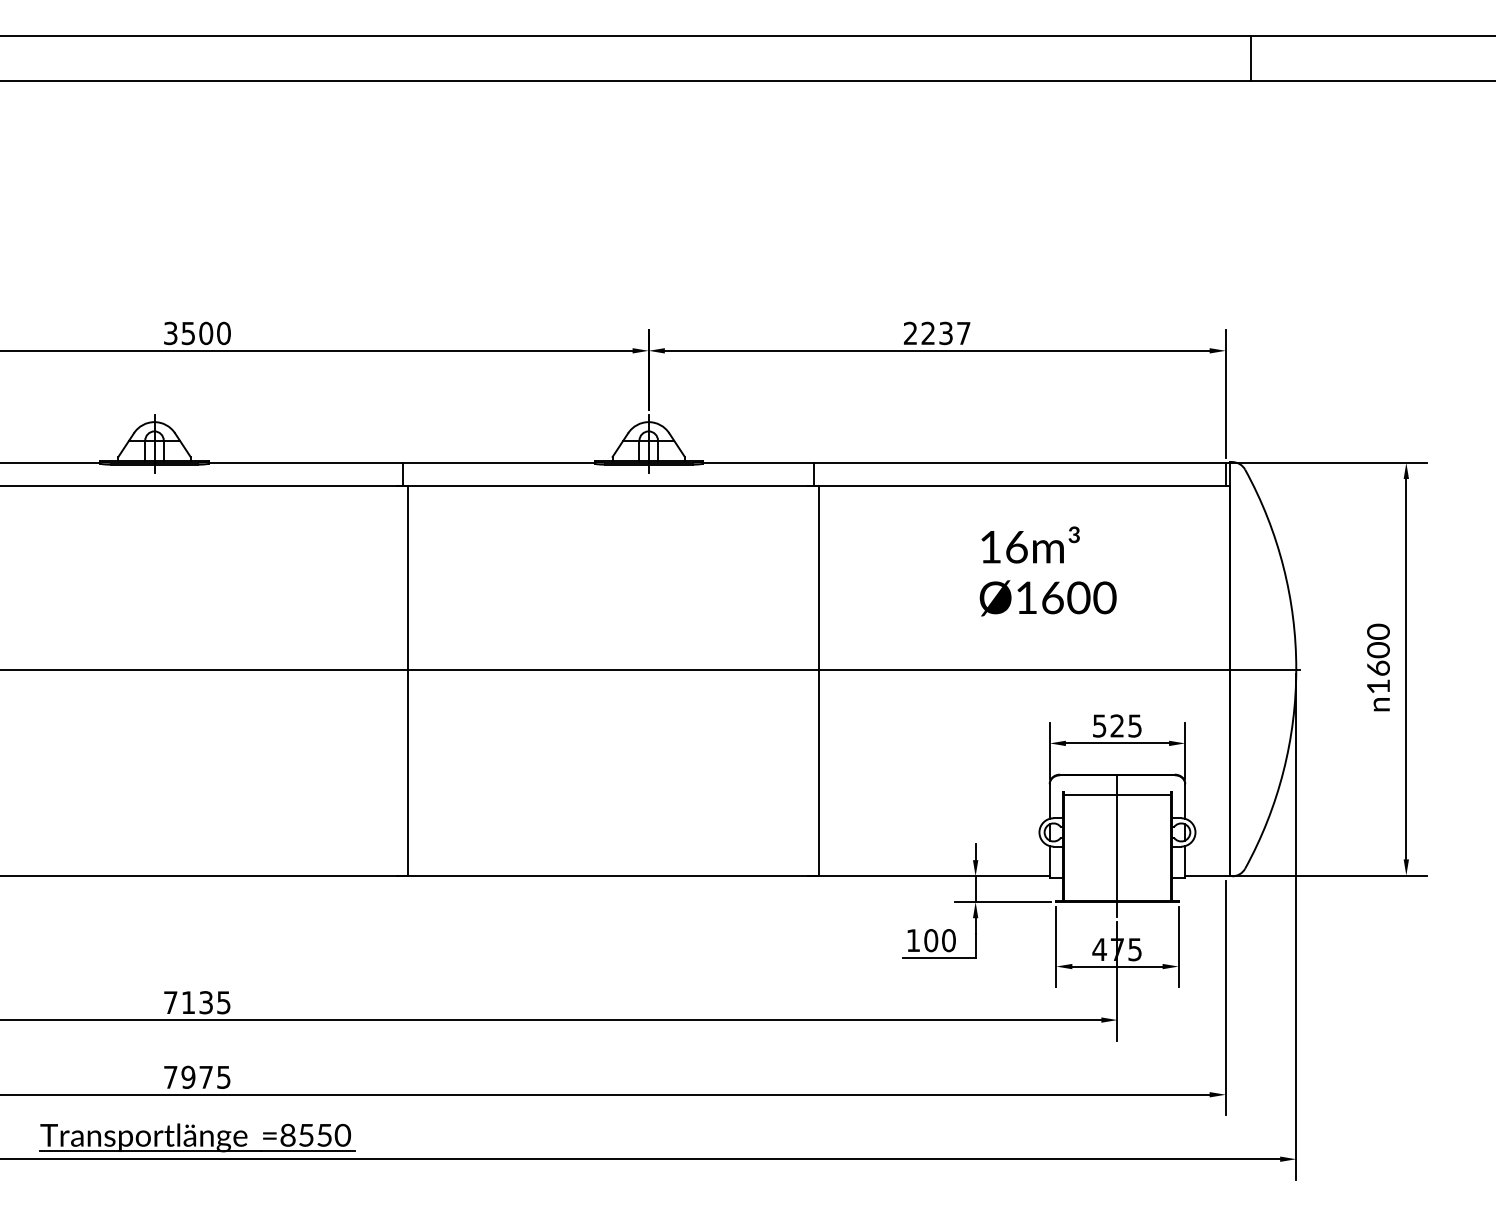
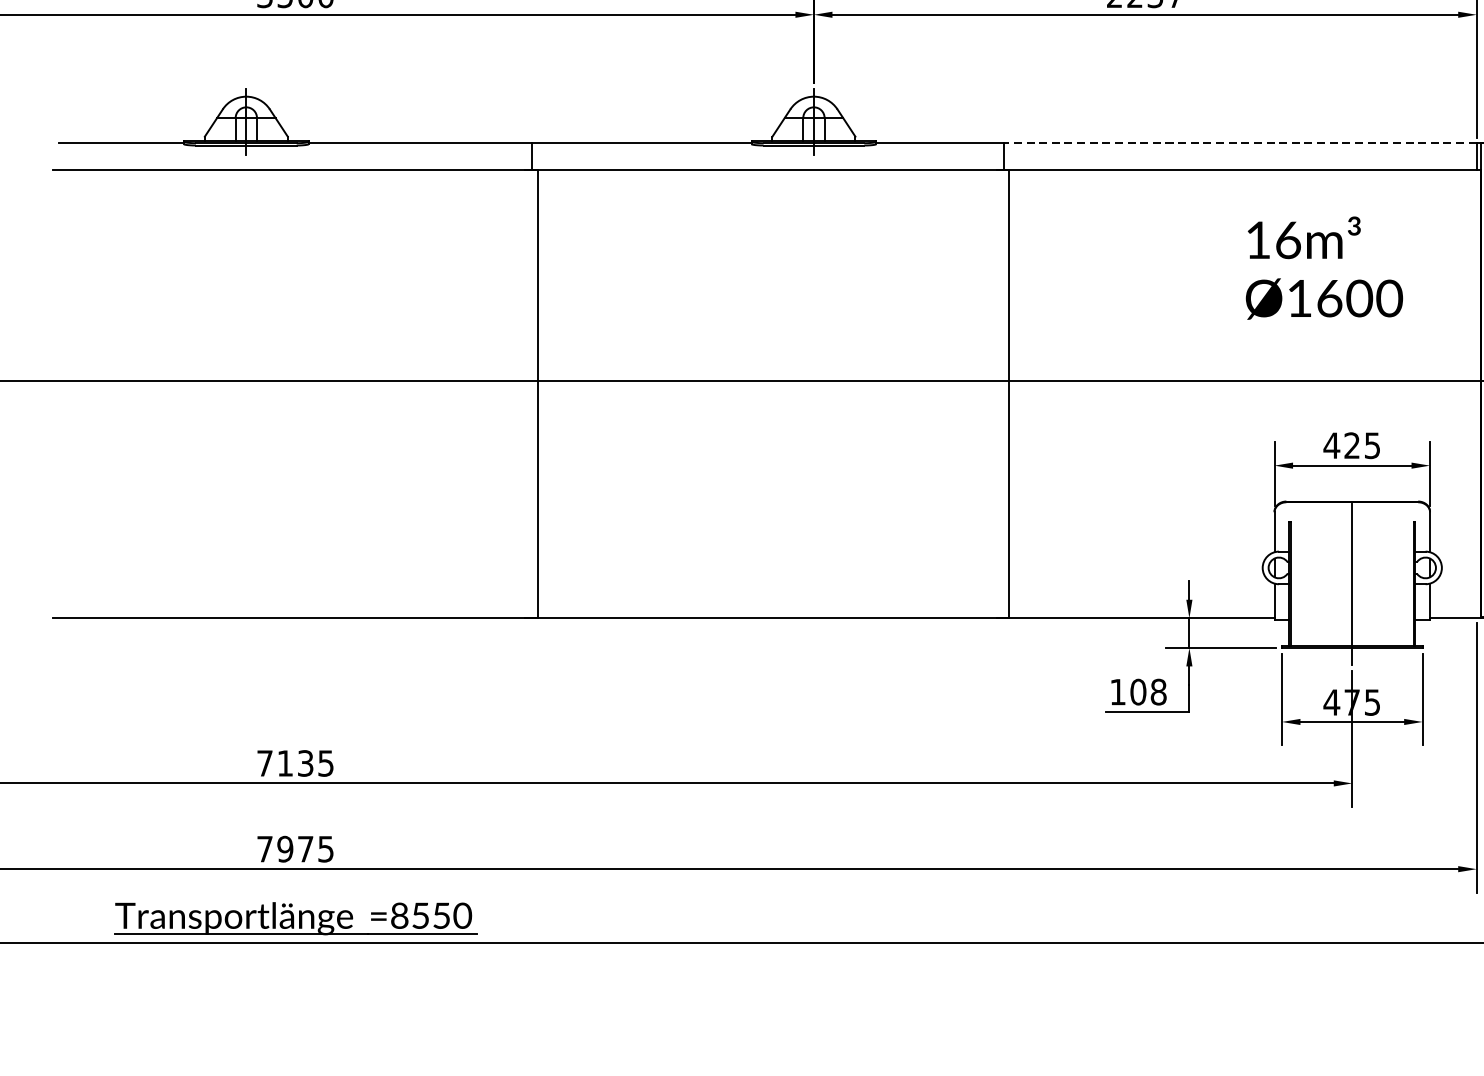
line: (1020, 462) -> (1240, 143), solid -> dashed
text: (1047, 571) -> (1323, 268), moved
text: (1099, 725) -> (1331, 445), 525 -> 425
line: (1116, 795) -> (1351, 525), removed
text: (948, 940) -> (1158, 692), 100 -> 108

